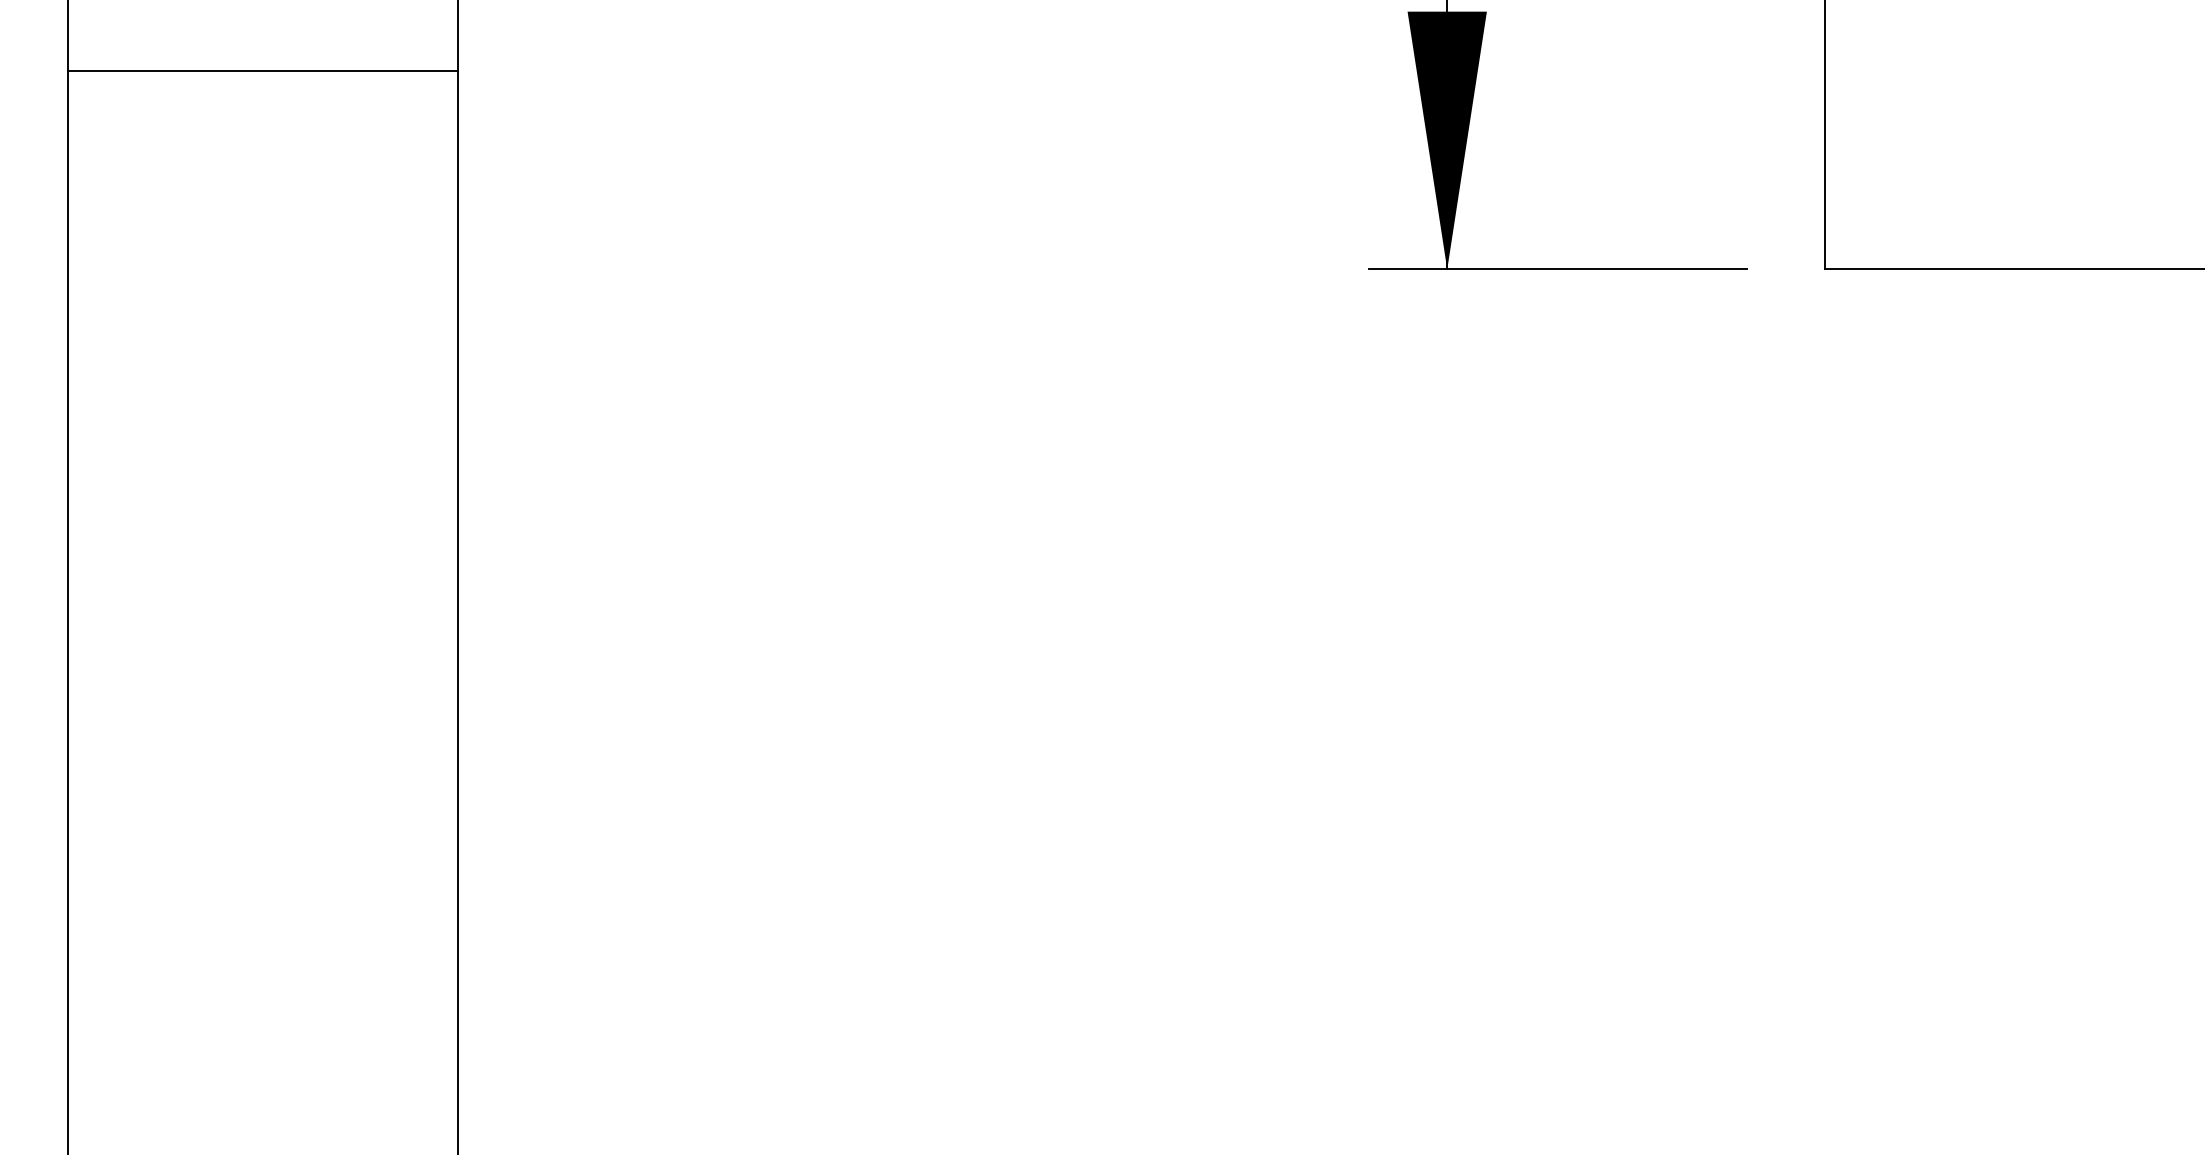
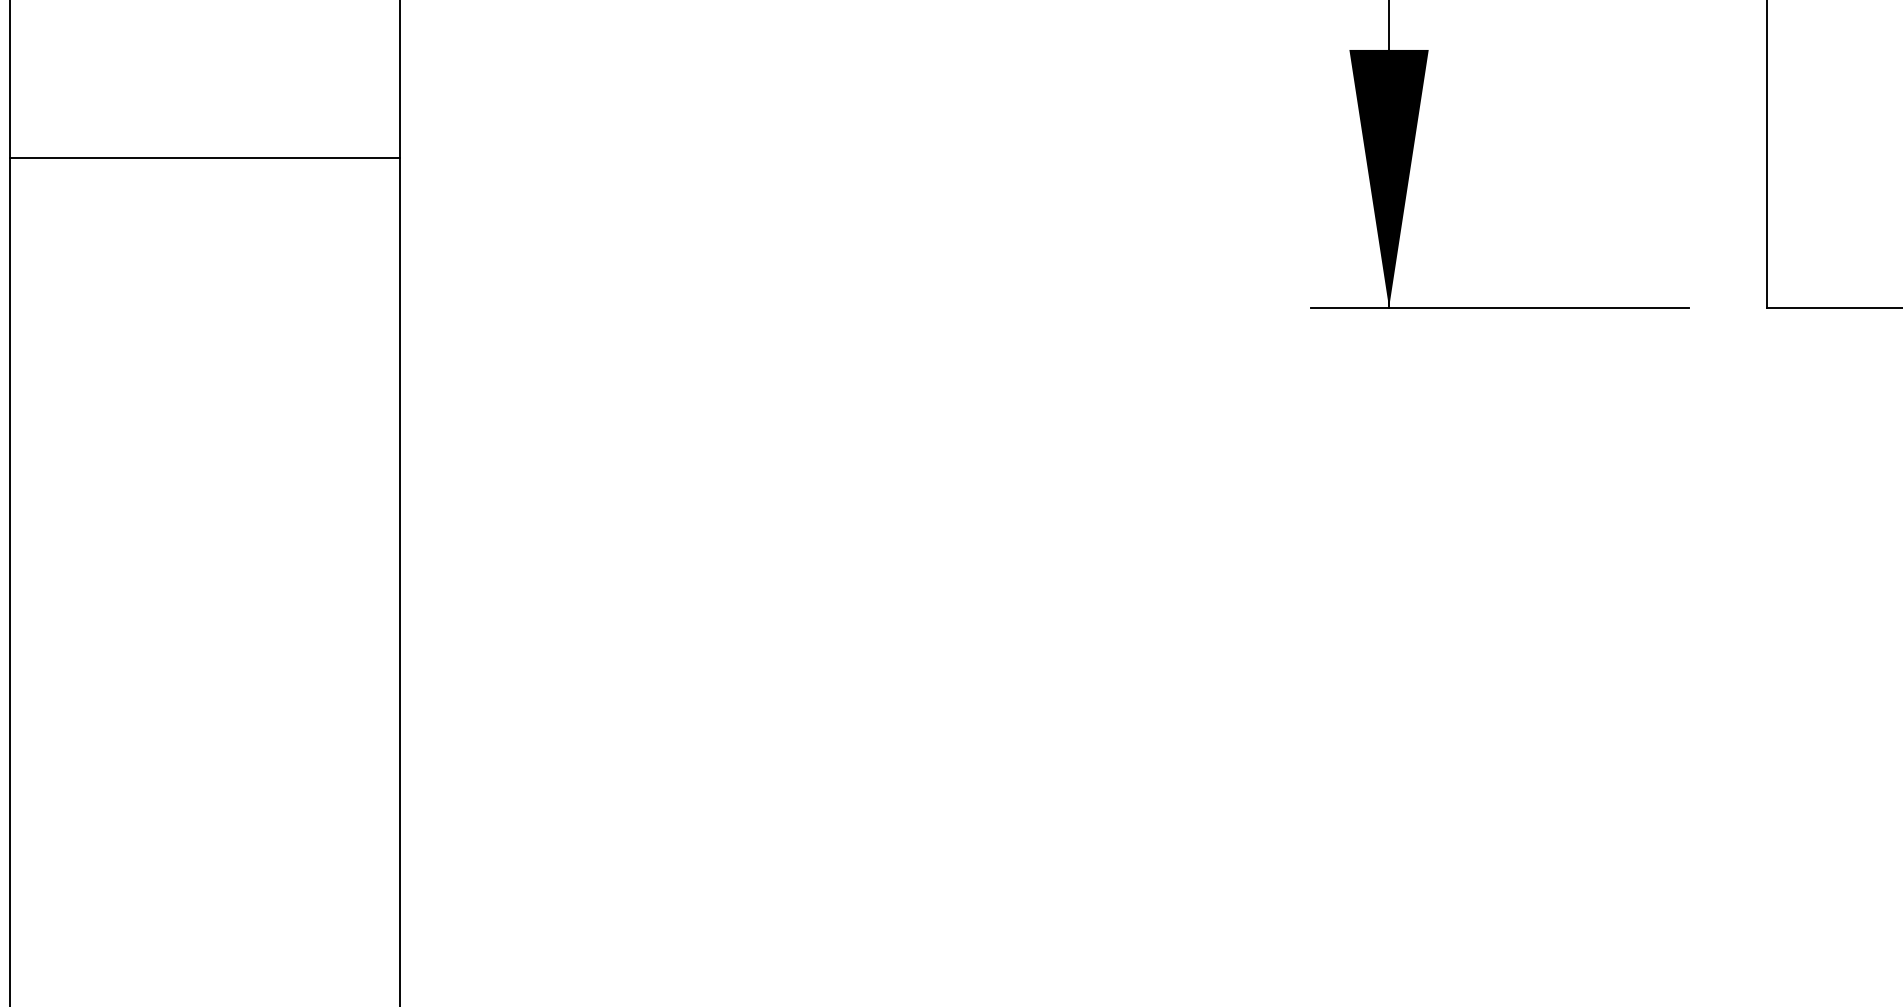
line: (263, 70) -> (205, 157), moved

